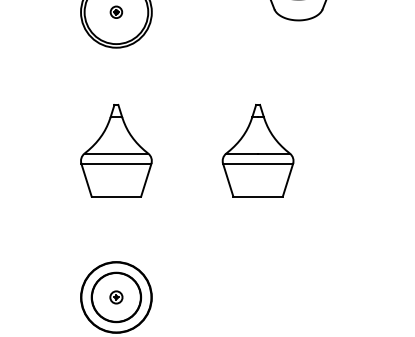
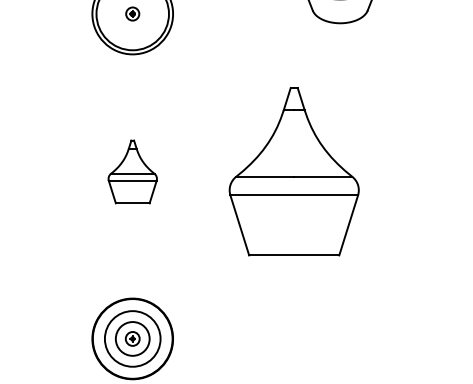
part: (116, 150) -> (132, 171), size x0.6
part: (257, 150) -> (293, 171), size x1.6
circle: (116, 297) -> (132, 338), size x0.6

